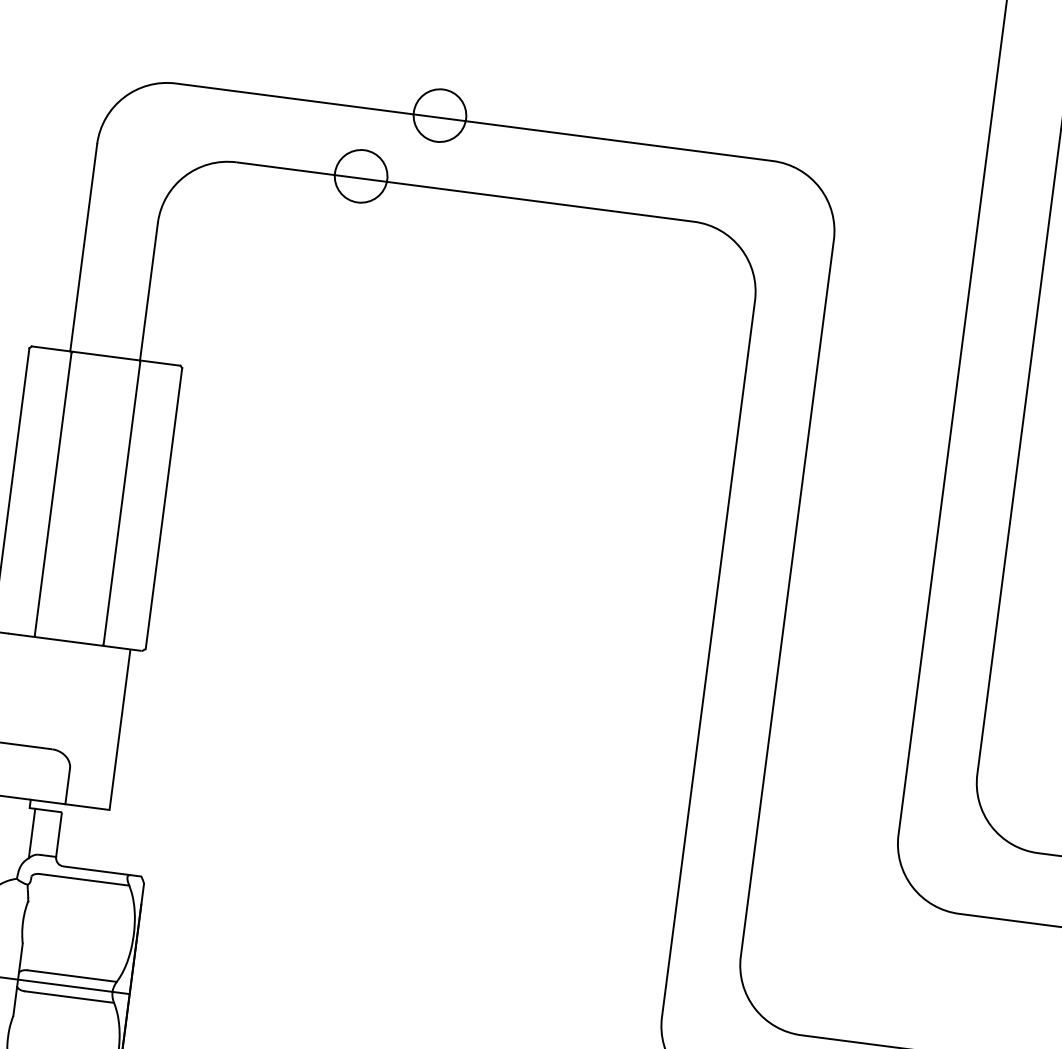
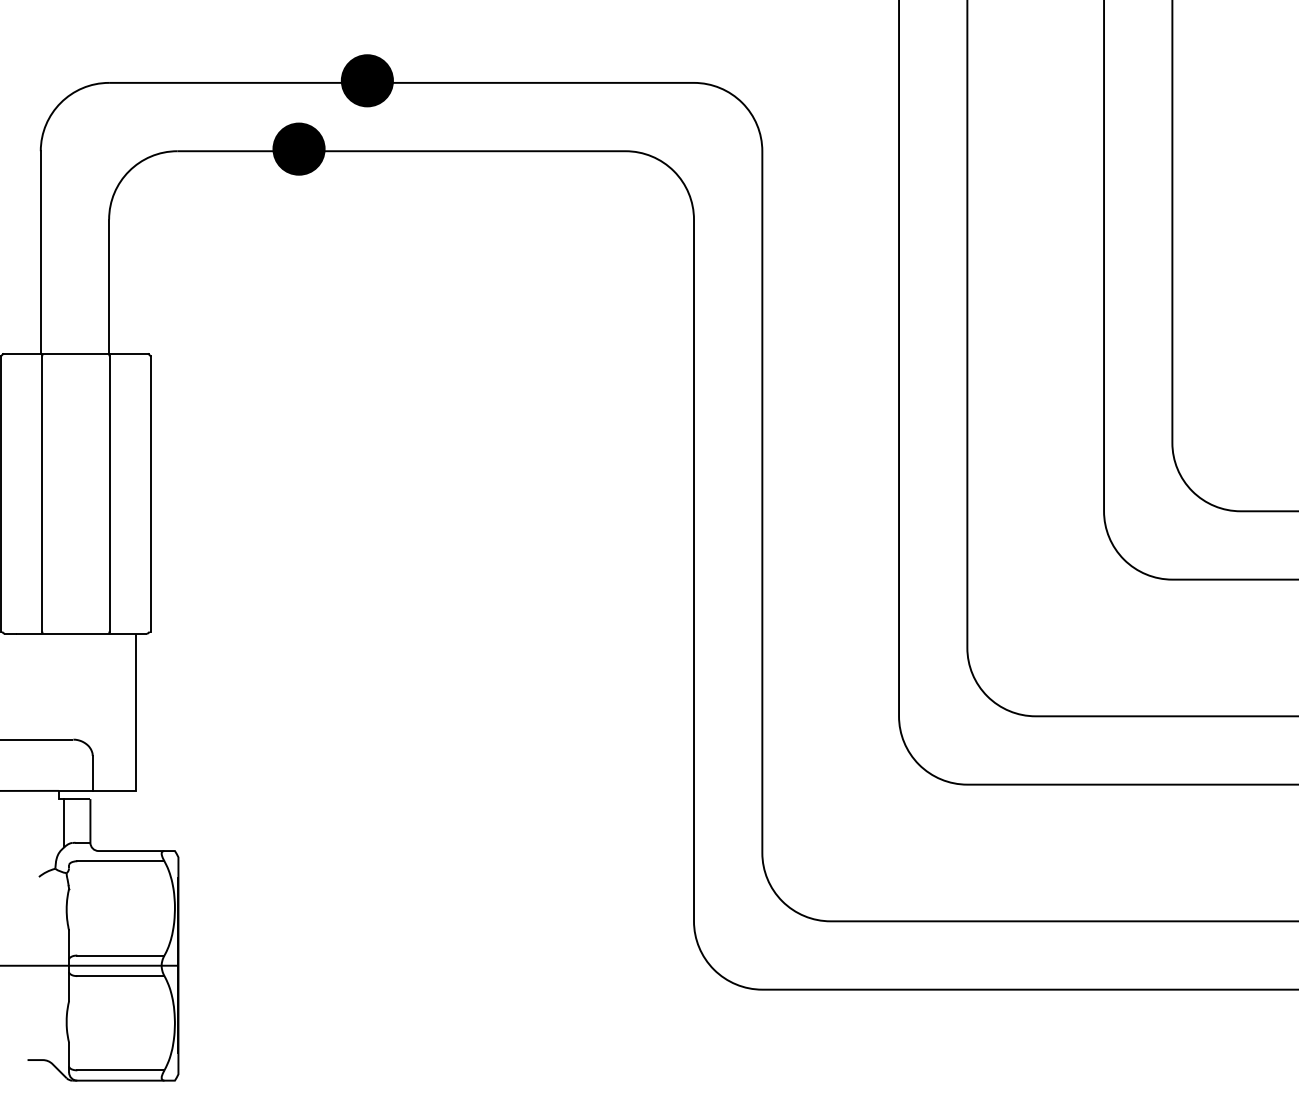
fill: (439, 115) -> (366, 80), added
fill: (360, 175) -> (298, 148), added

